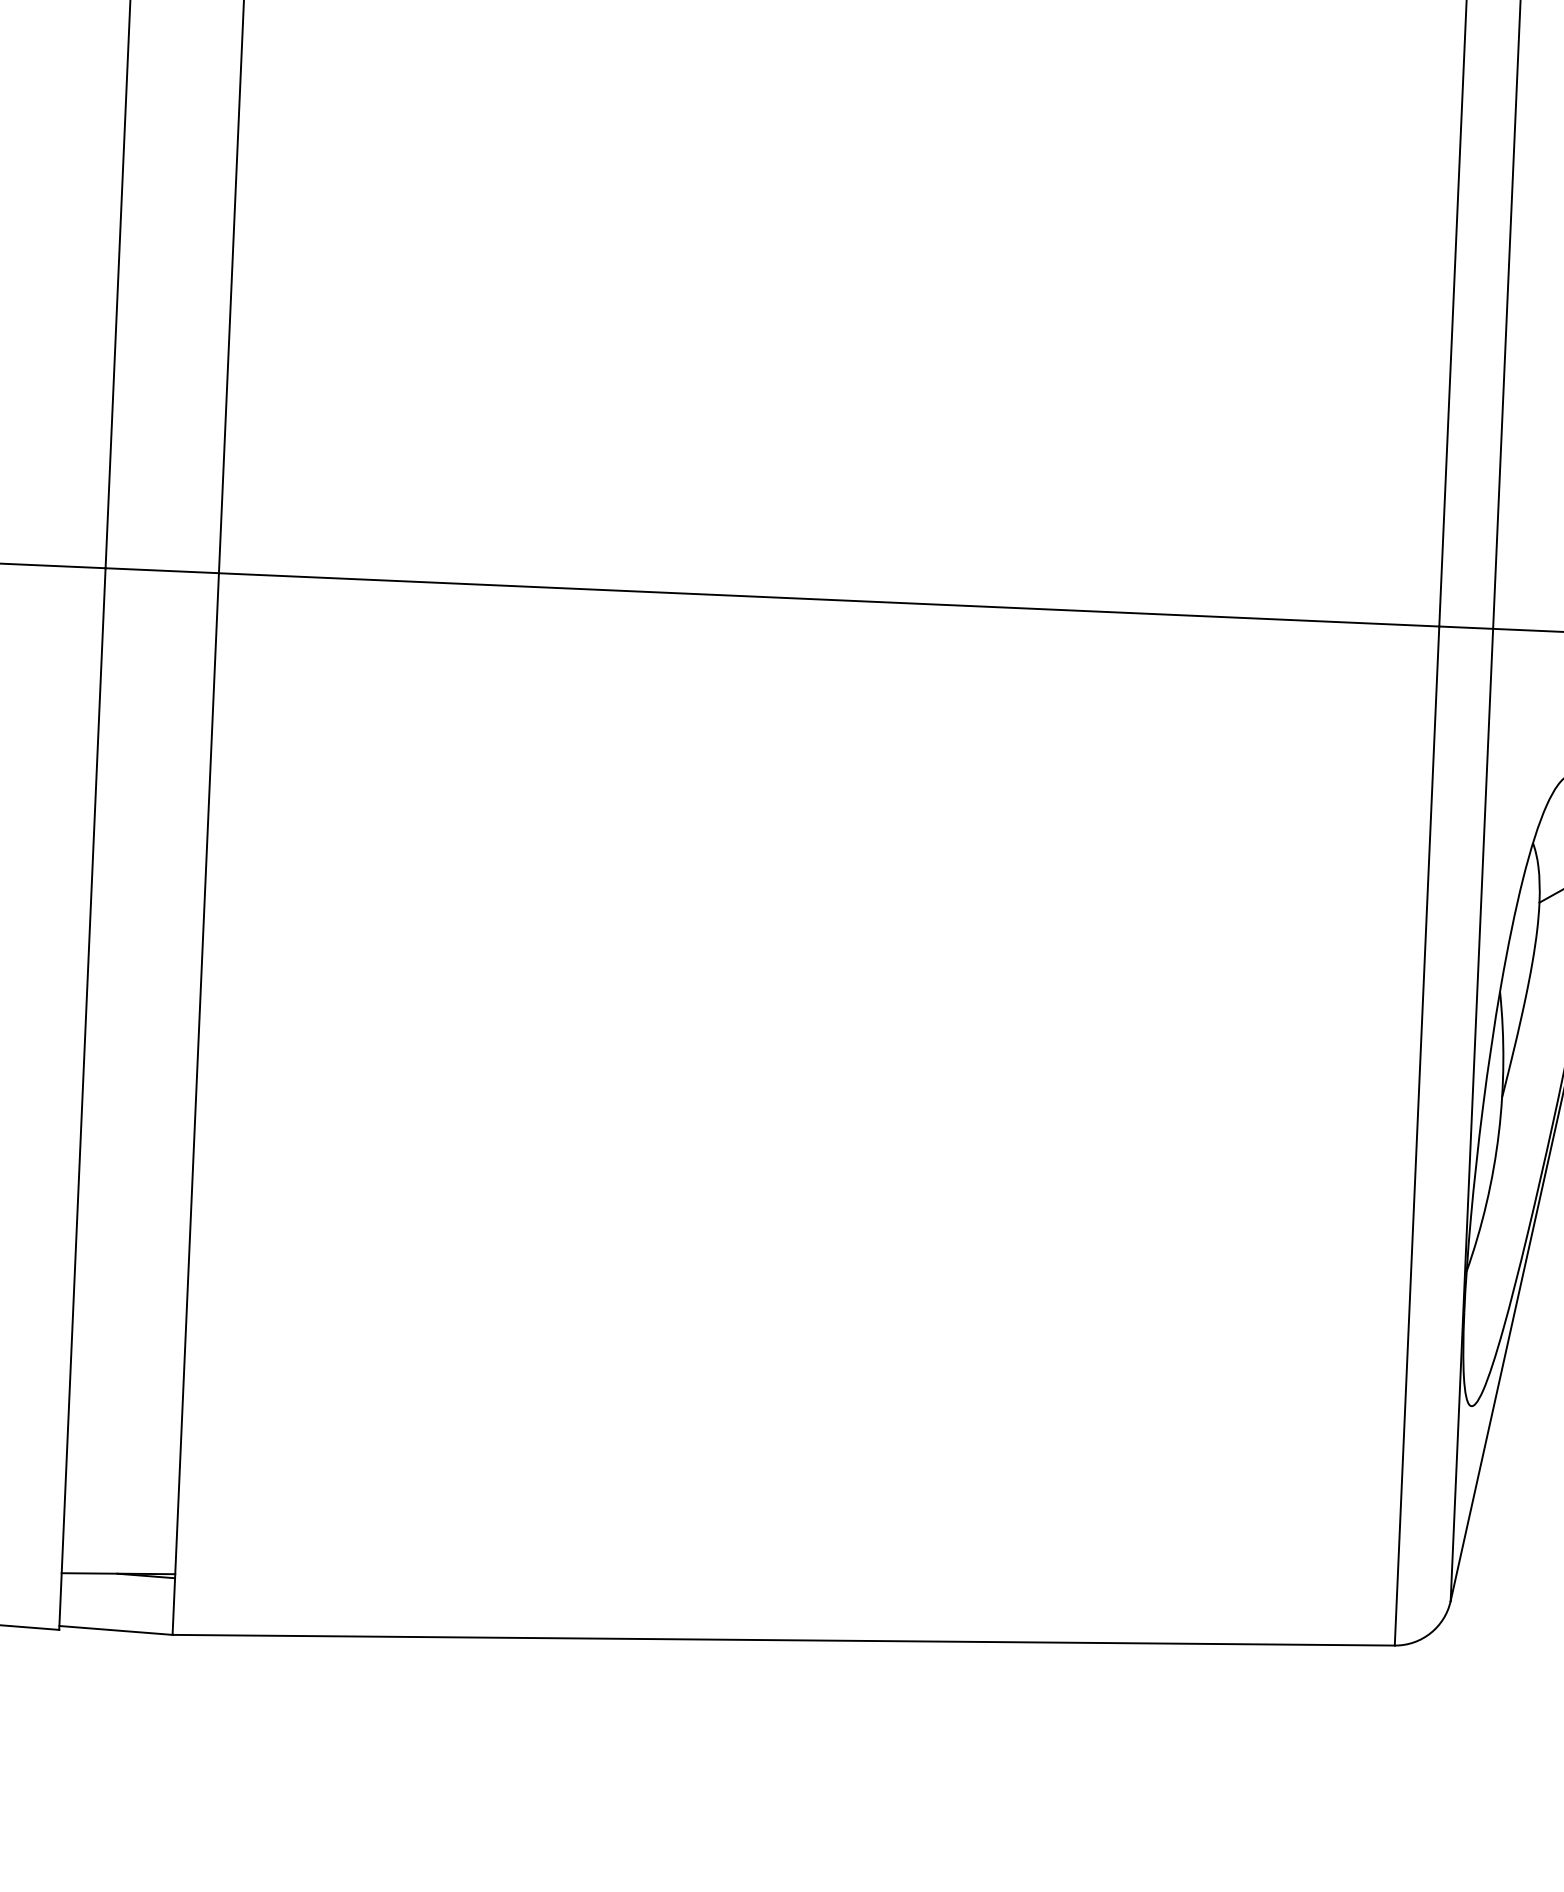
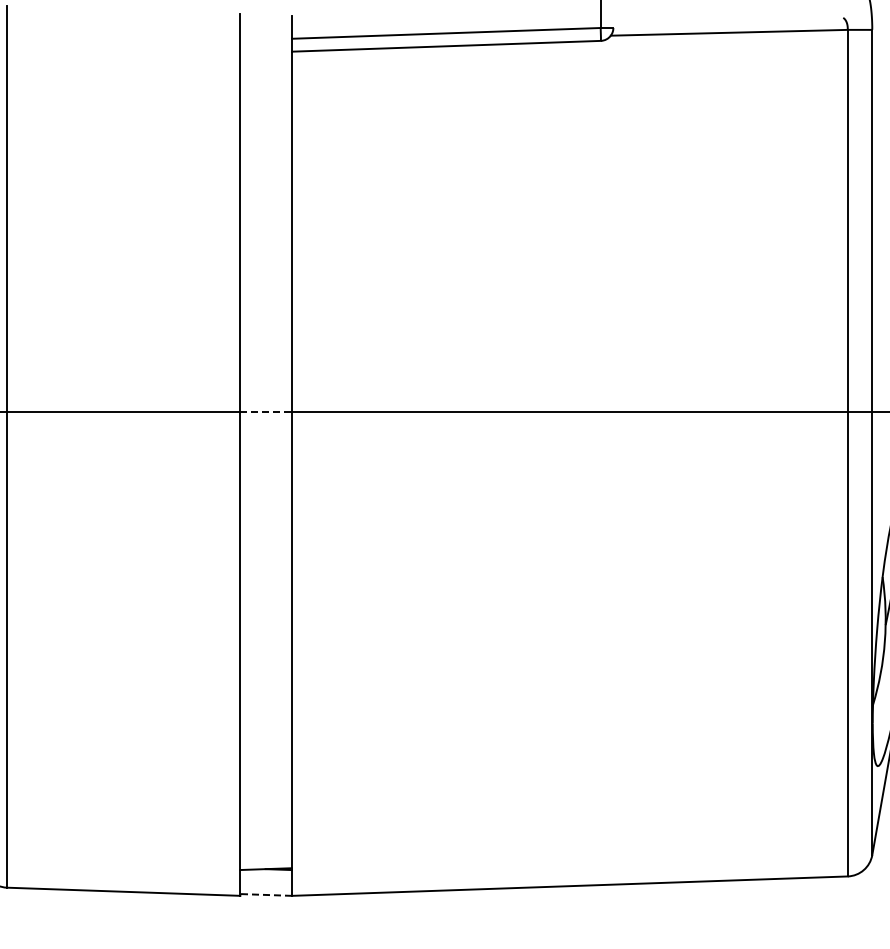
line: (162, 571) -> (266, 412), solid -> dashed
line: (116, 1629) -> (266, 894), solid -> dashed

